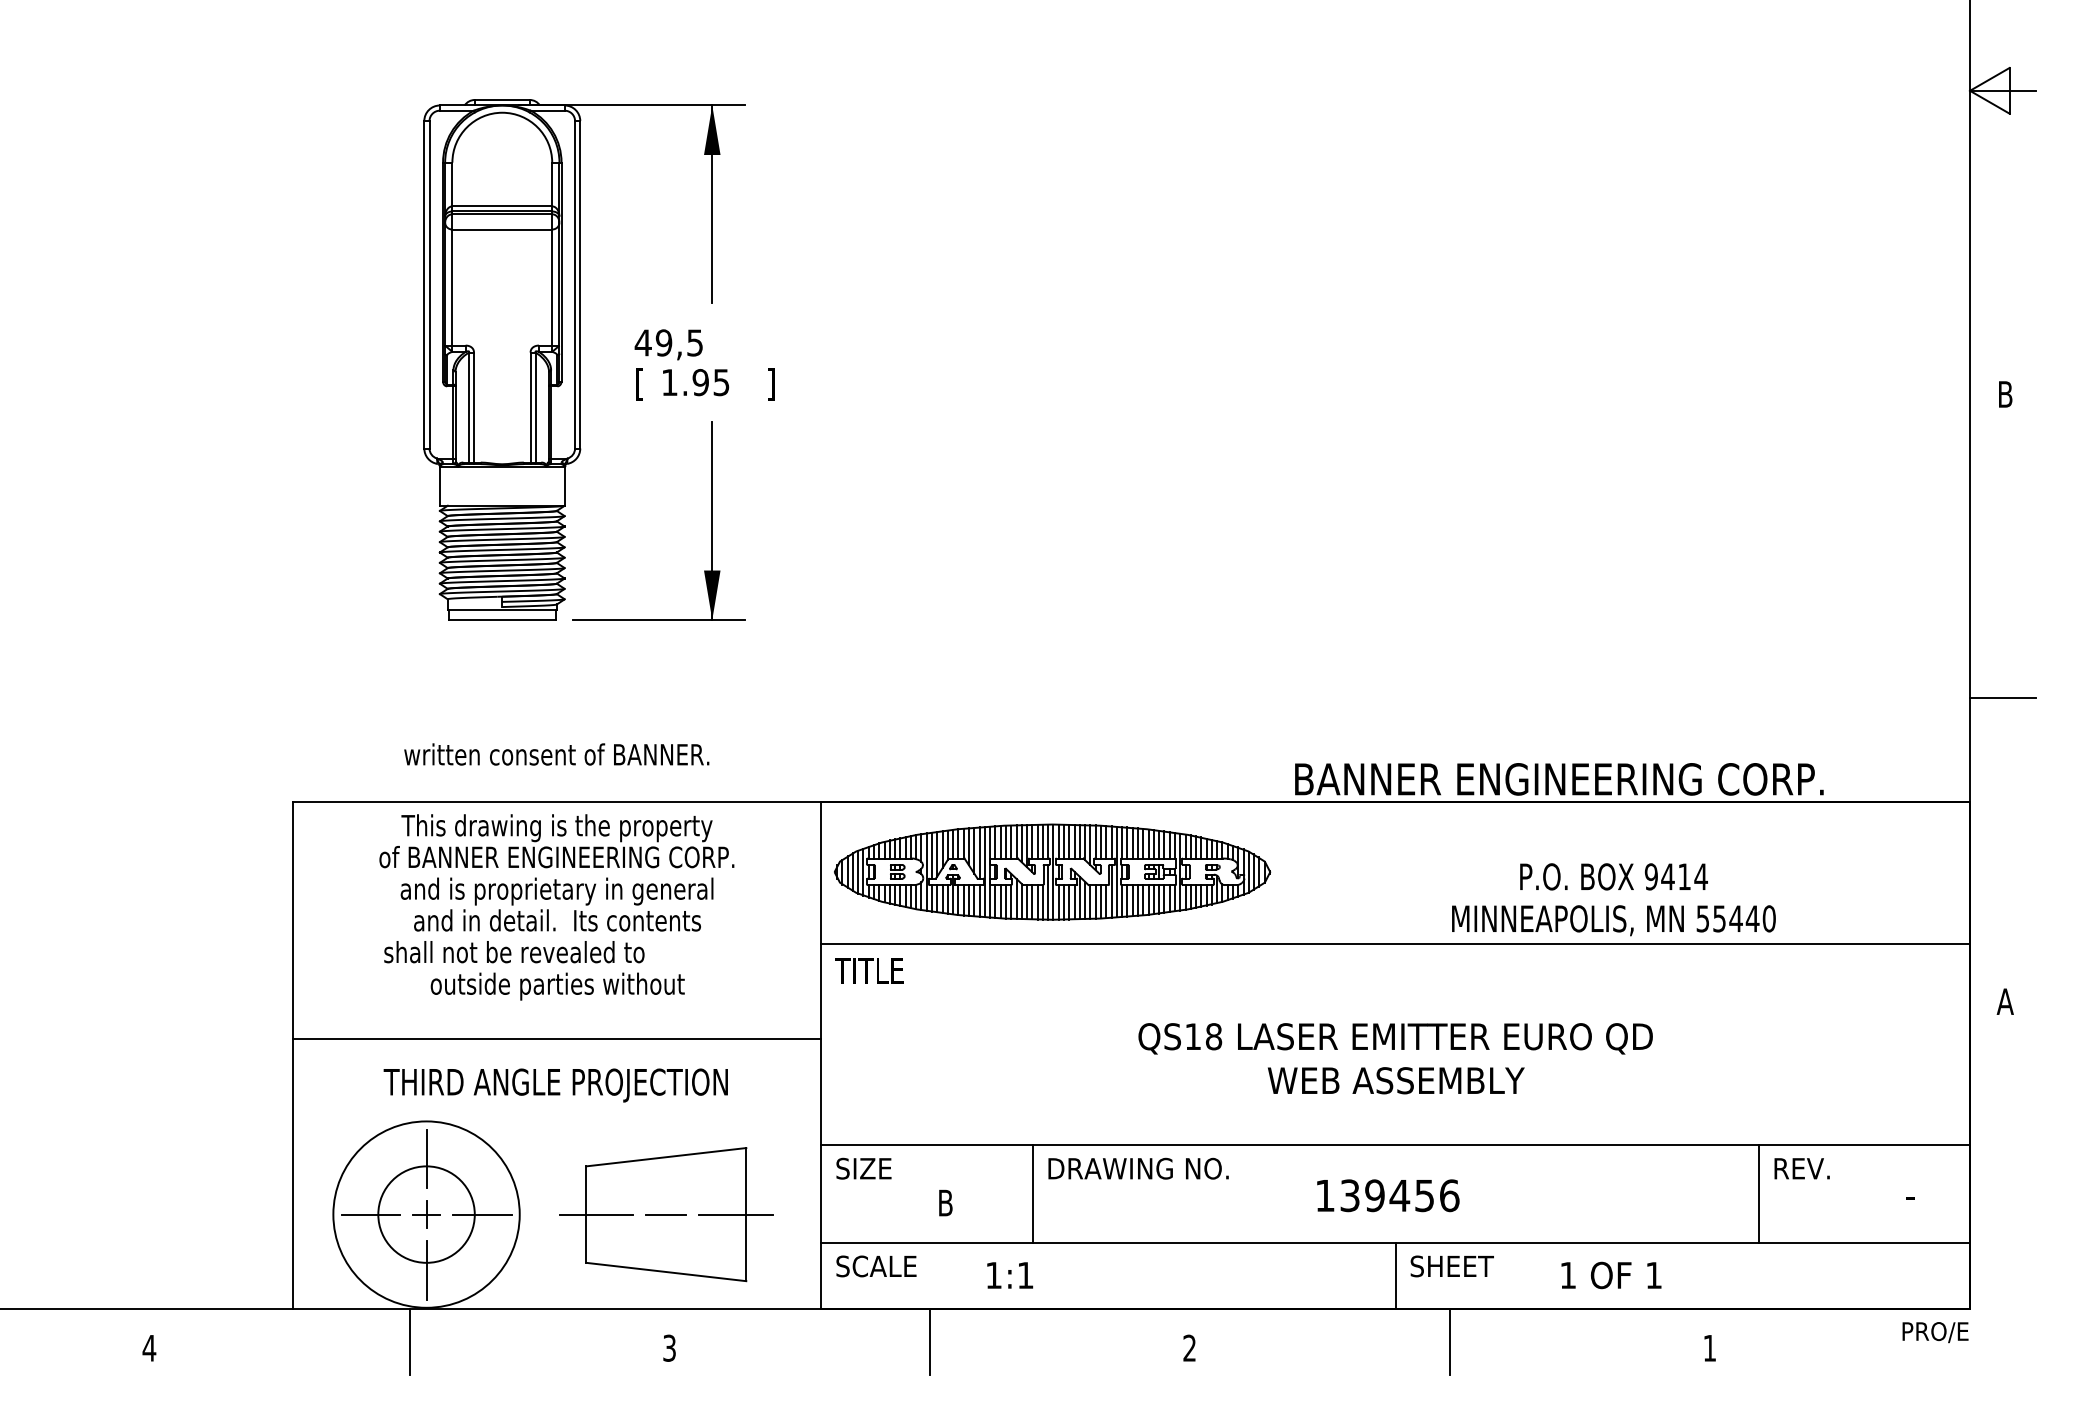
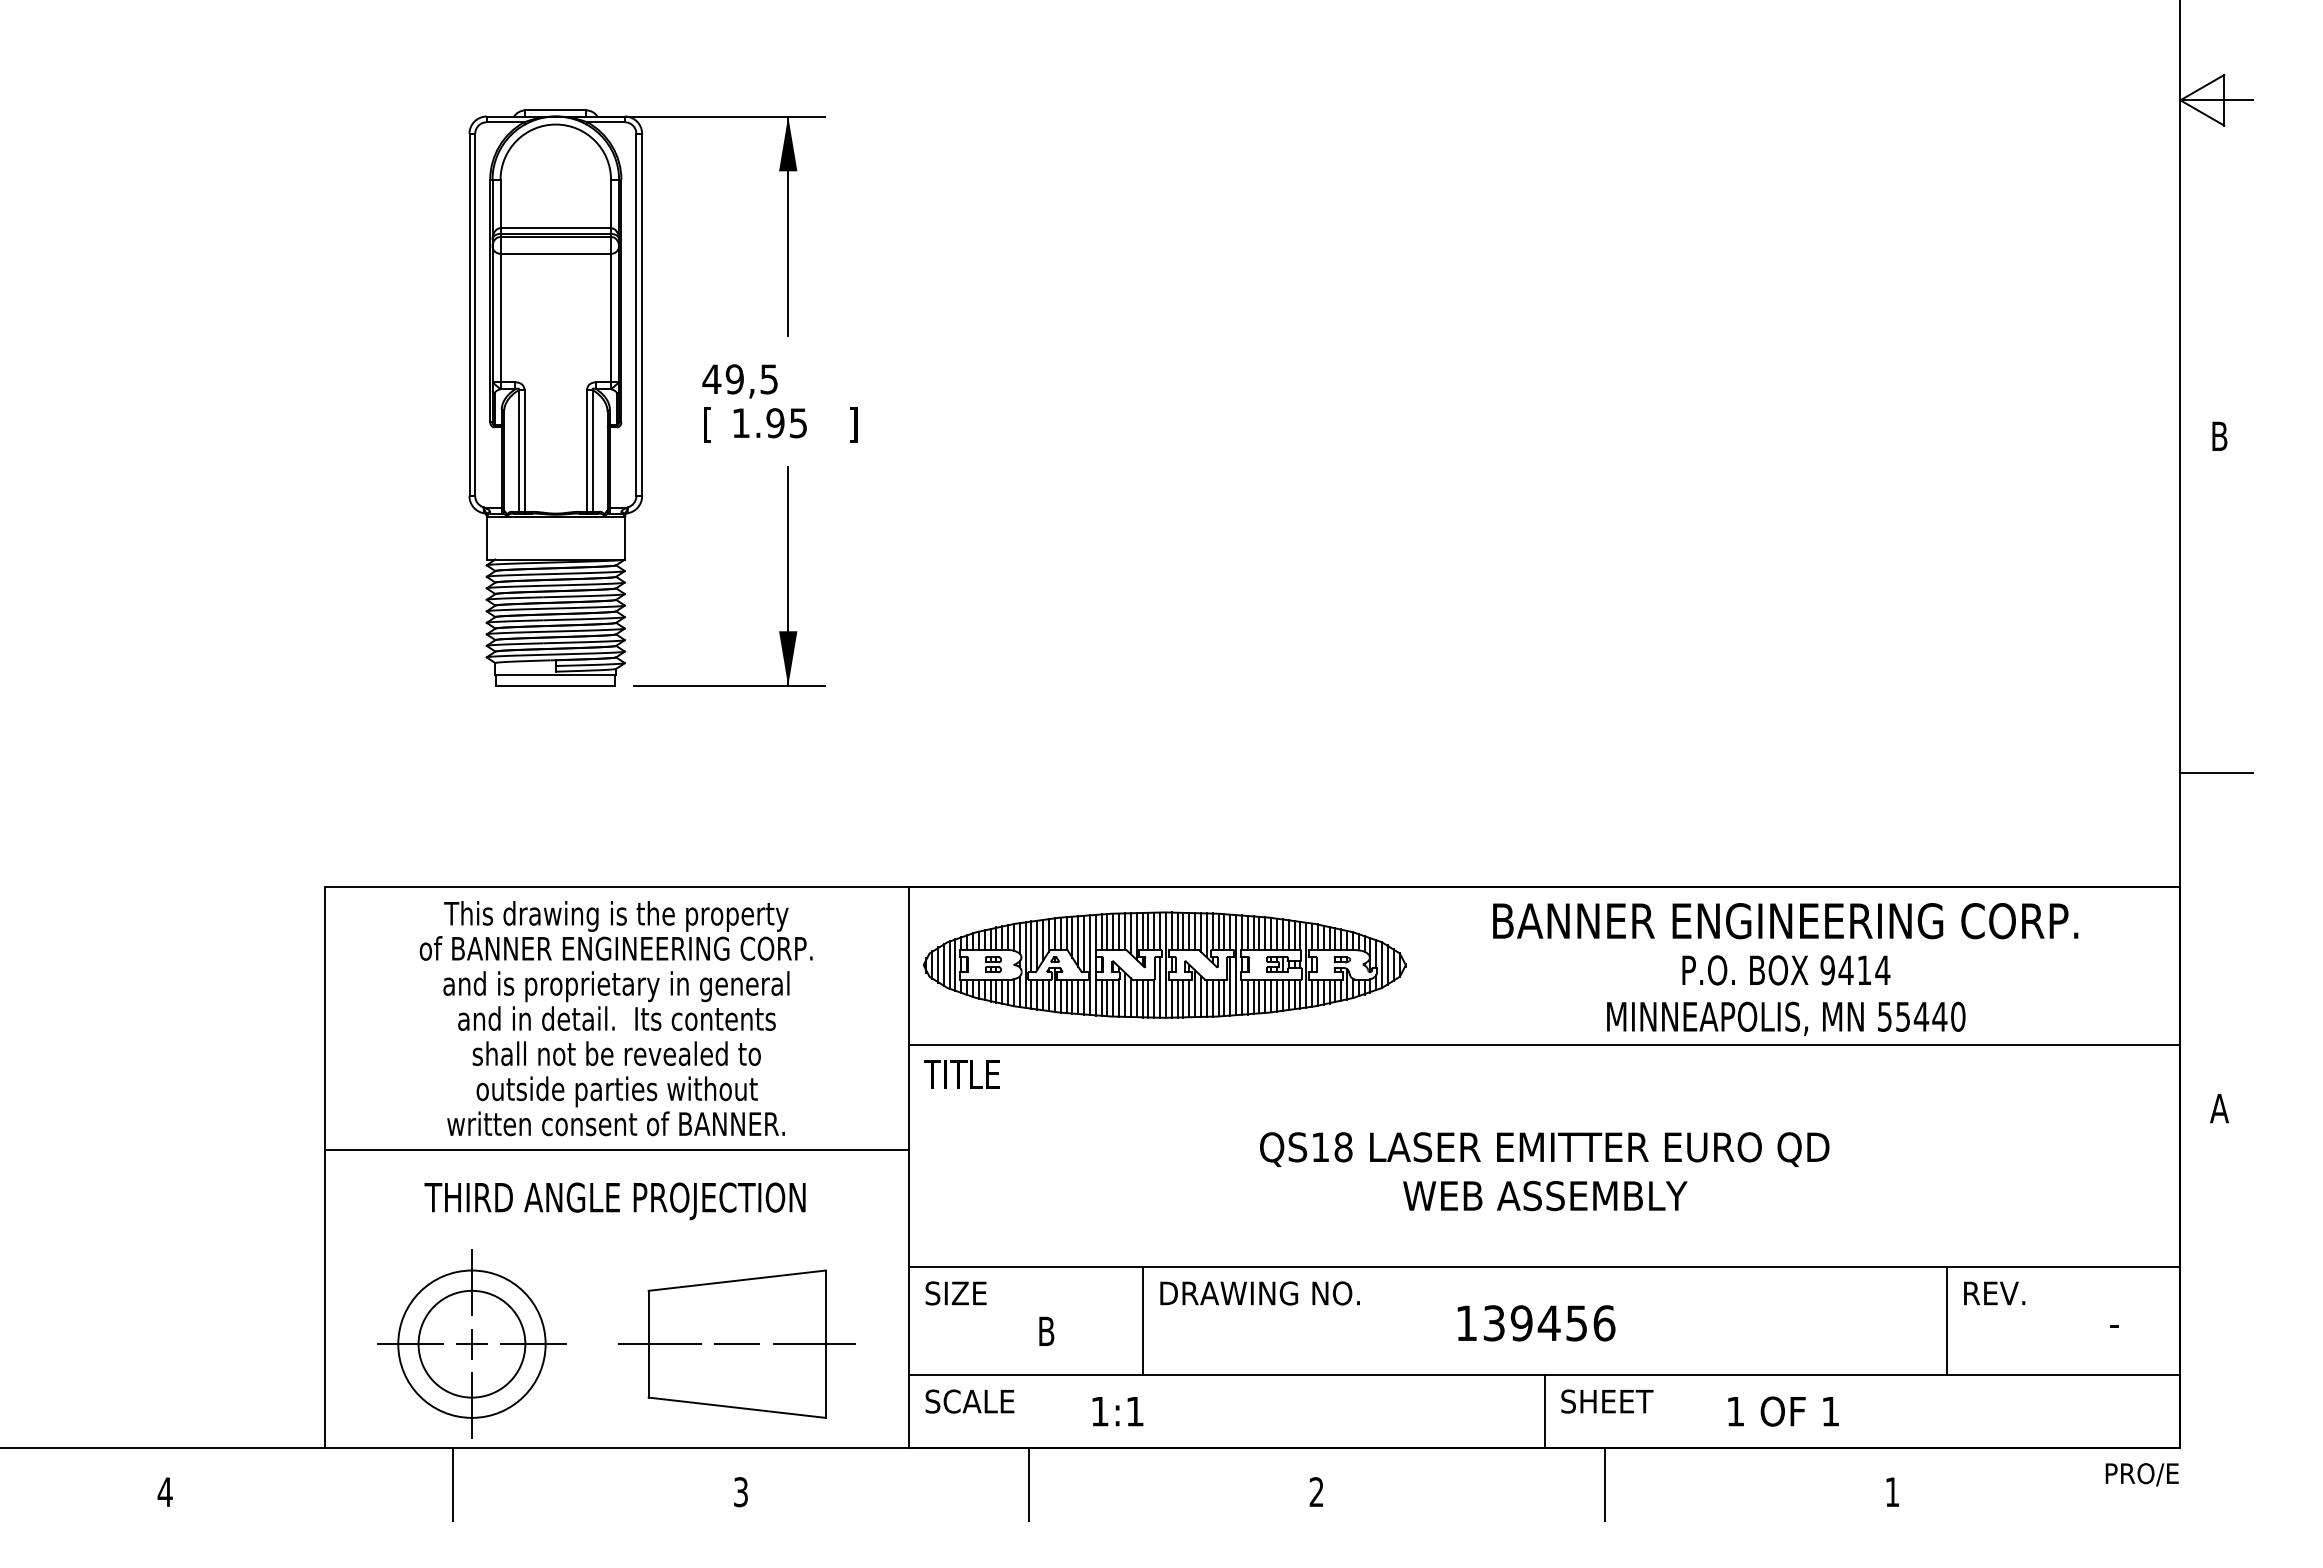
text: (556, 754) -> (615, 1123), moved
text: (1559, 779) -> (1785, 921), moved
text: (514, 952) -> (616, 1054), moved
circle: (426, 1214) -> (471, 1344), size x0.71

